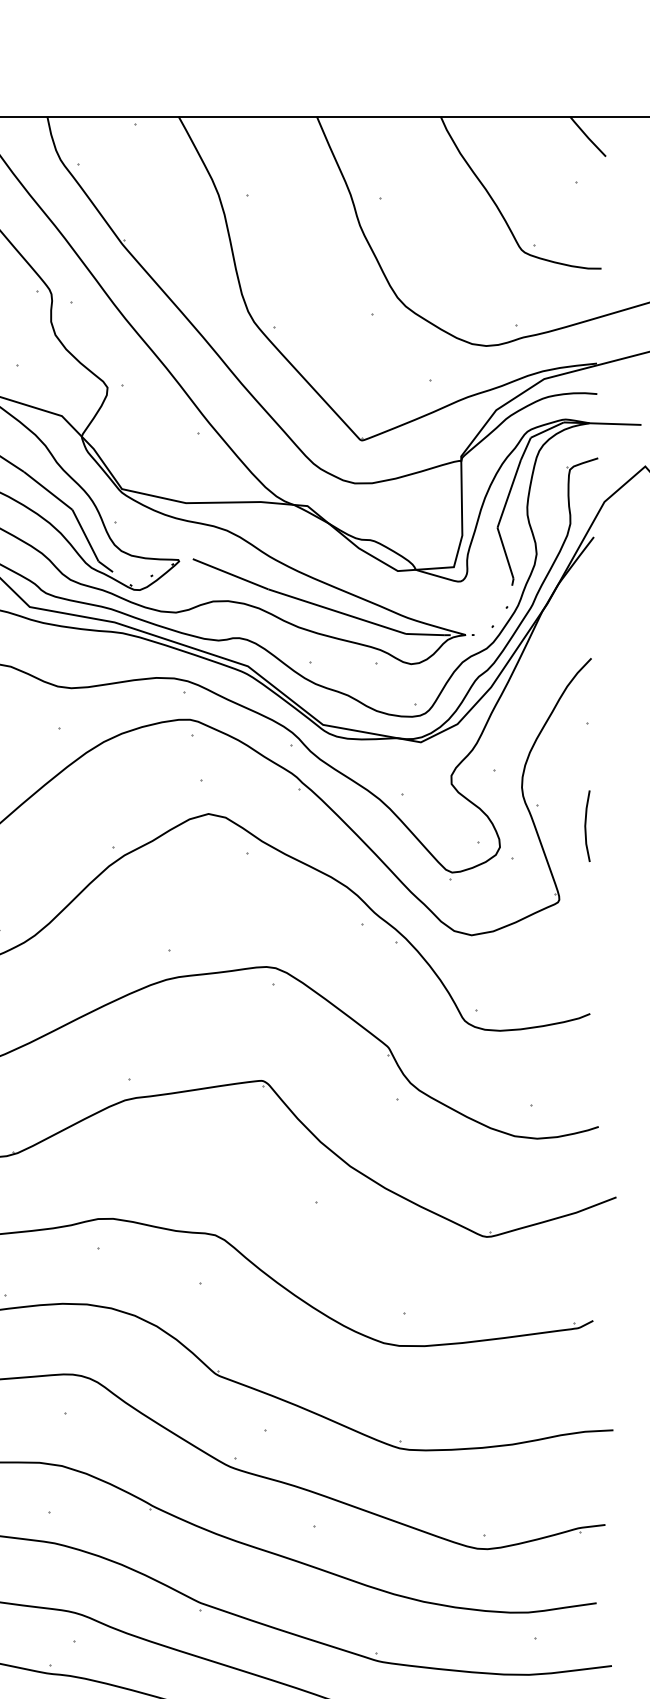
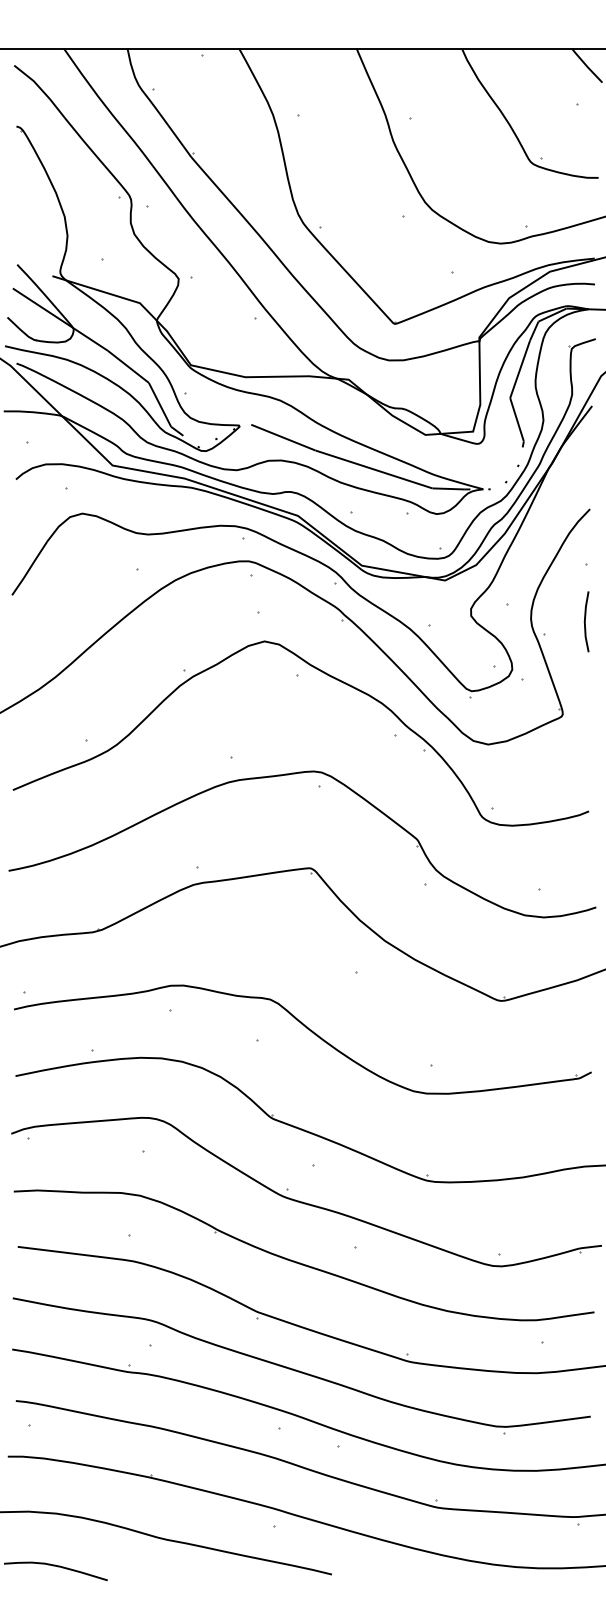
line: (586, 825) -> (585, 621), moved

